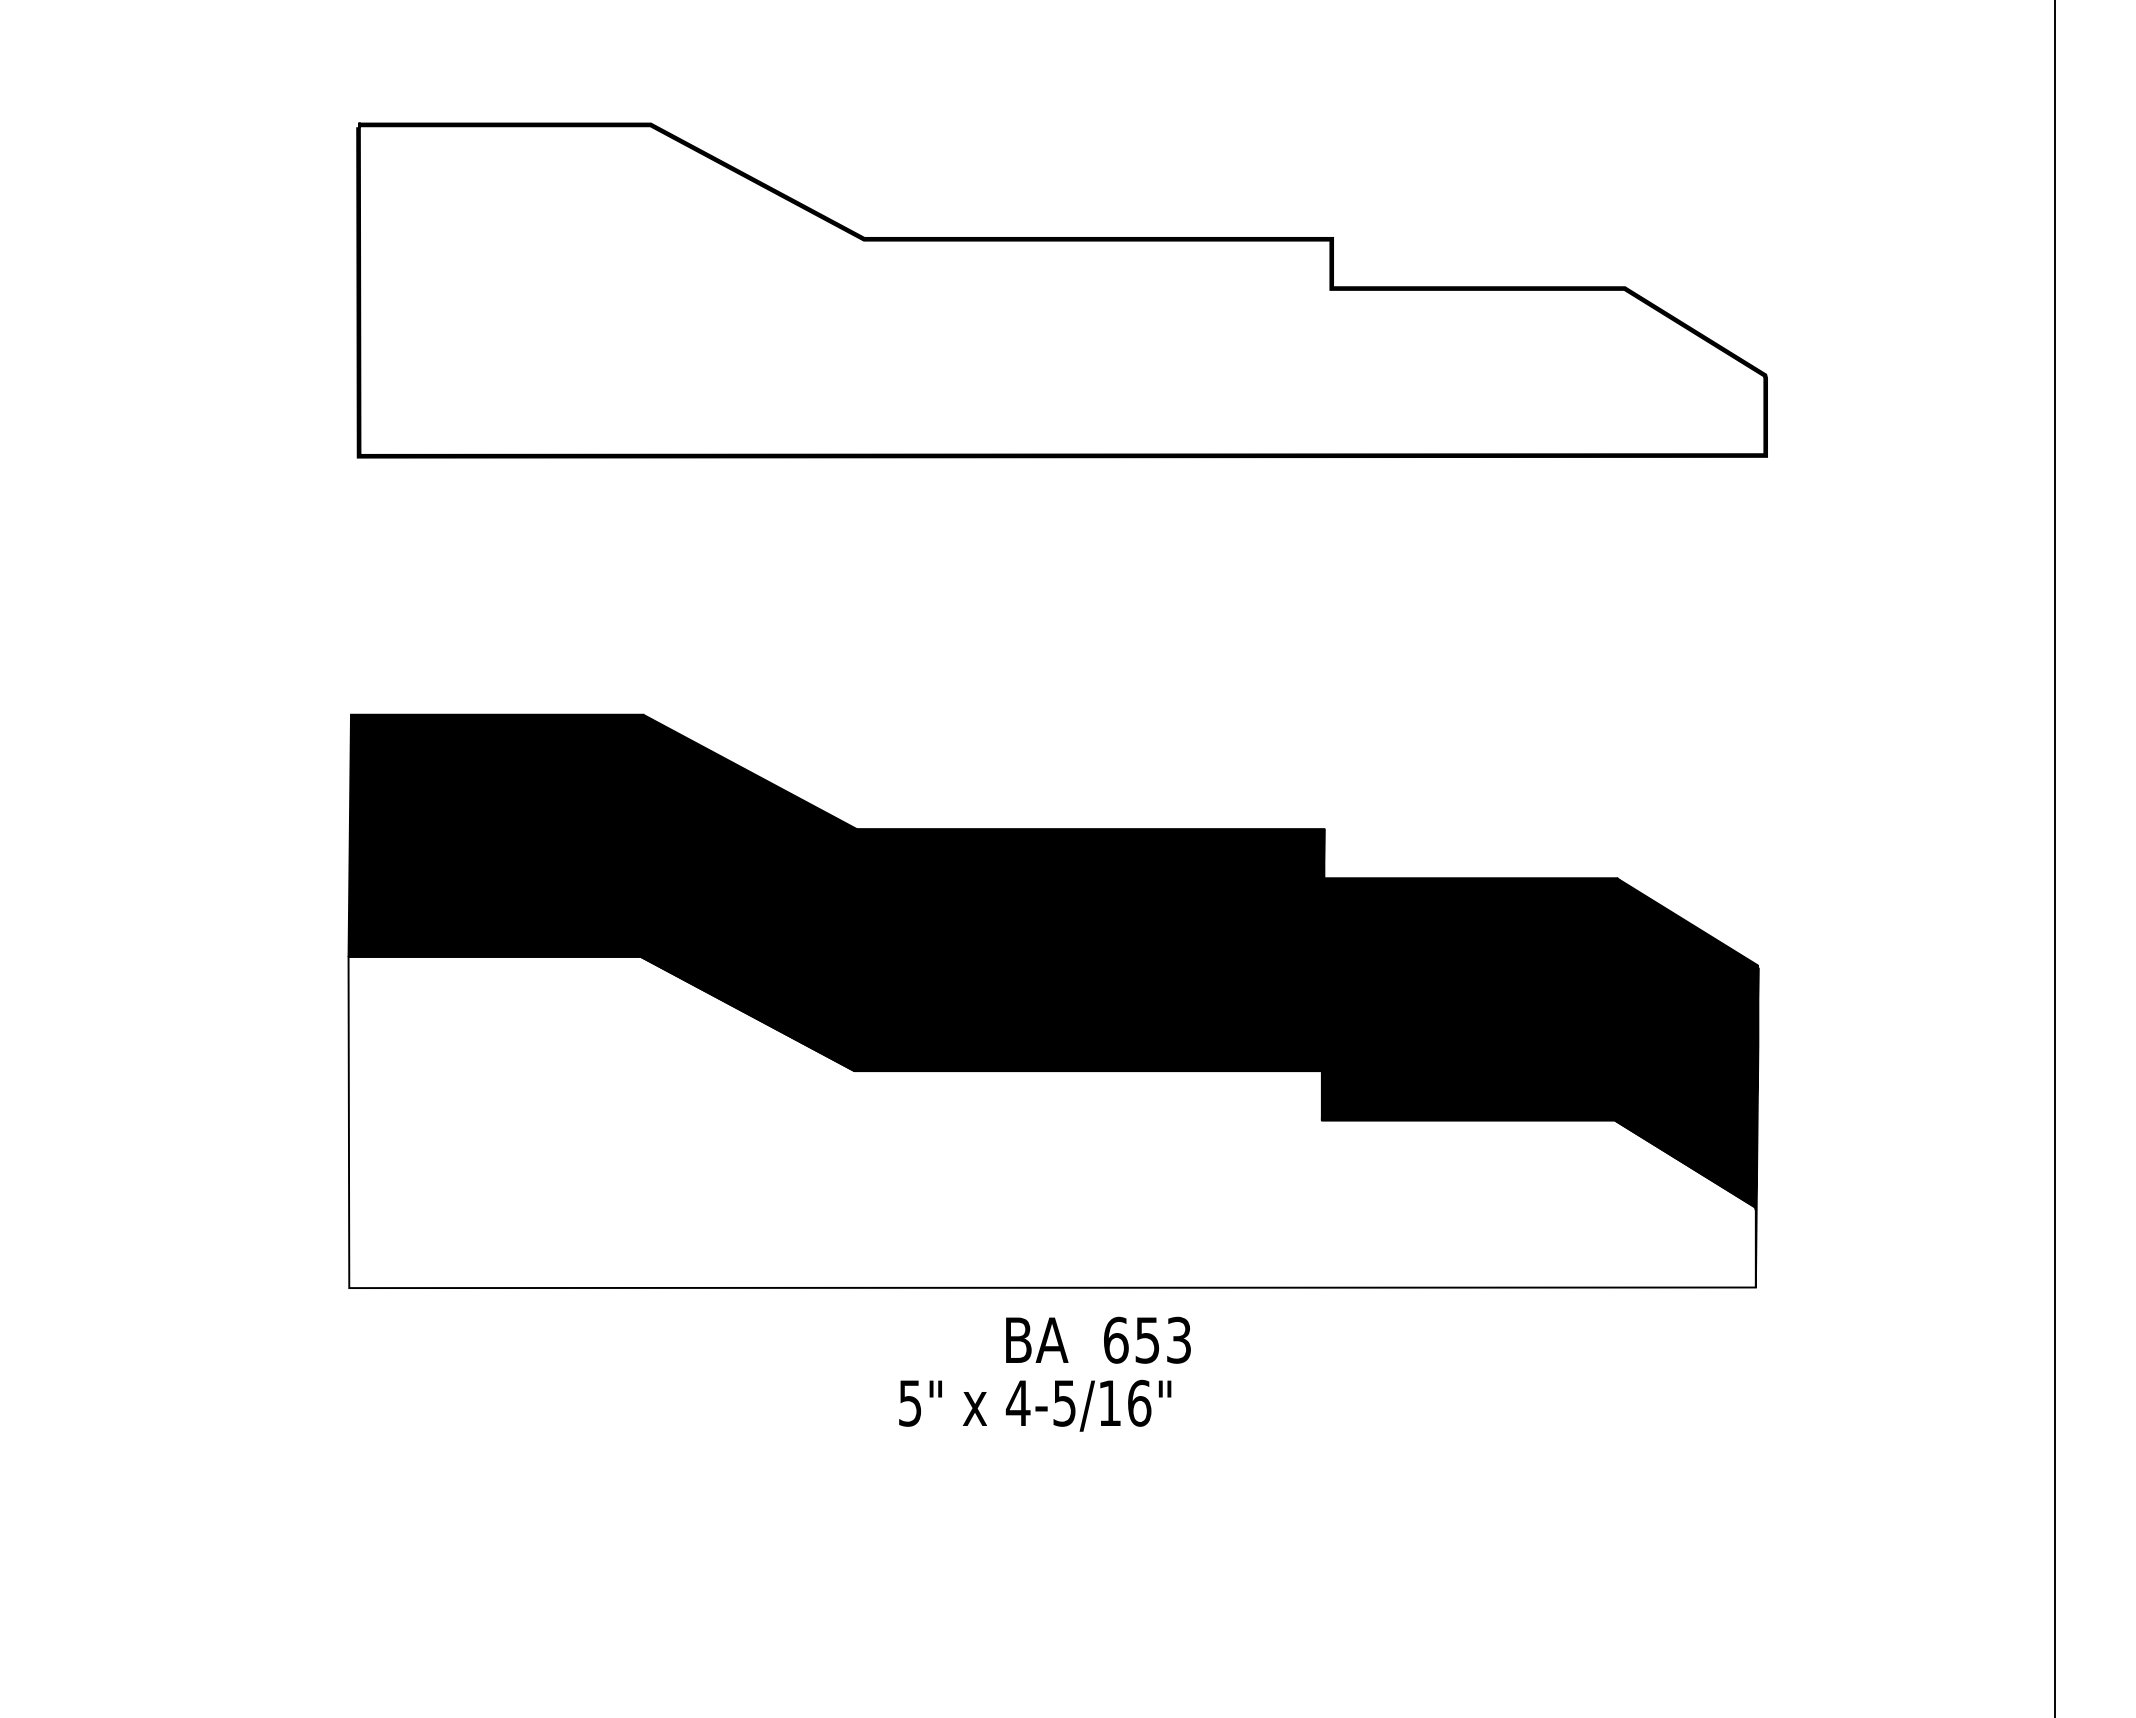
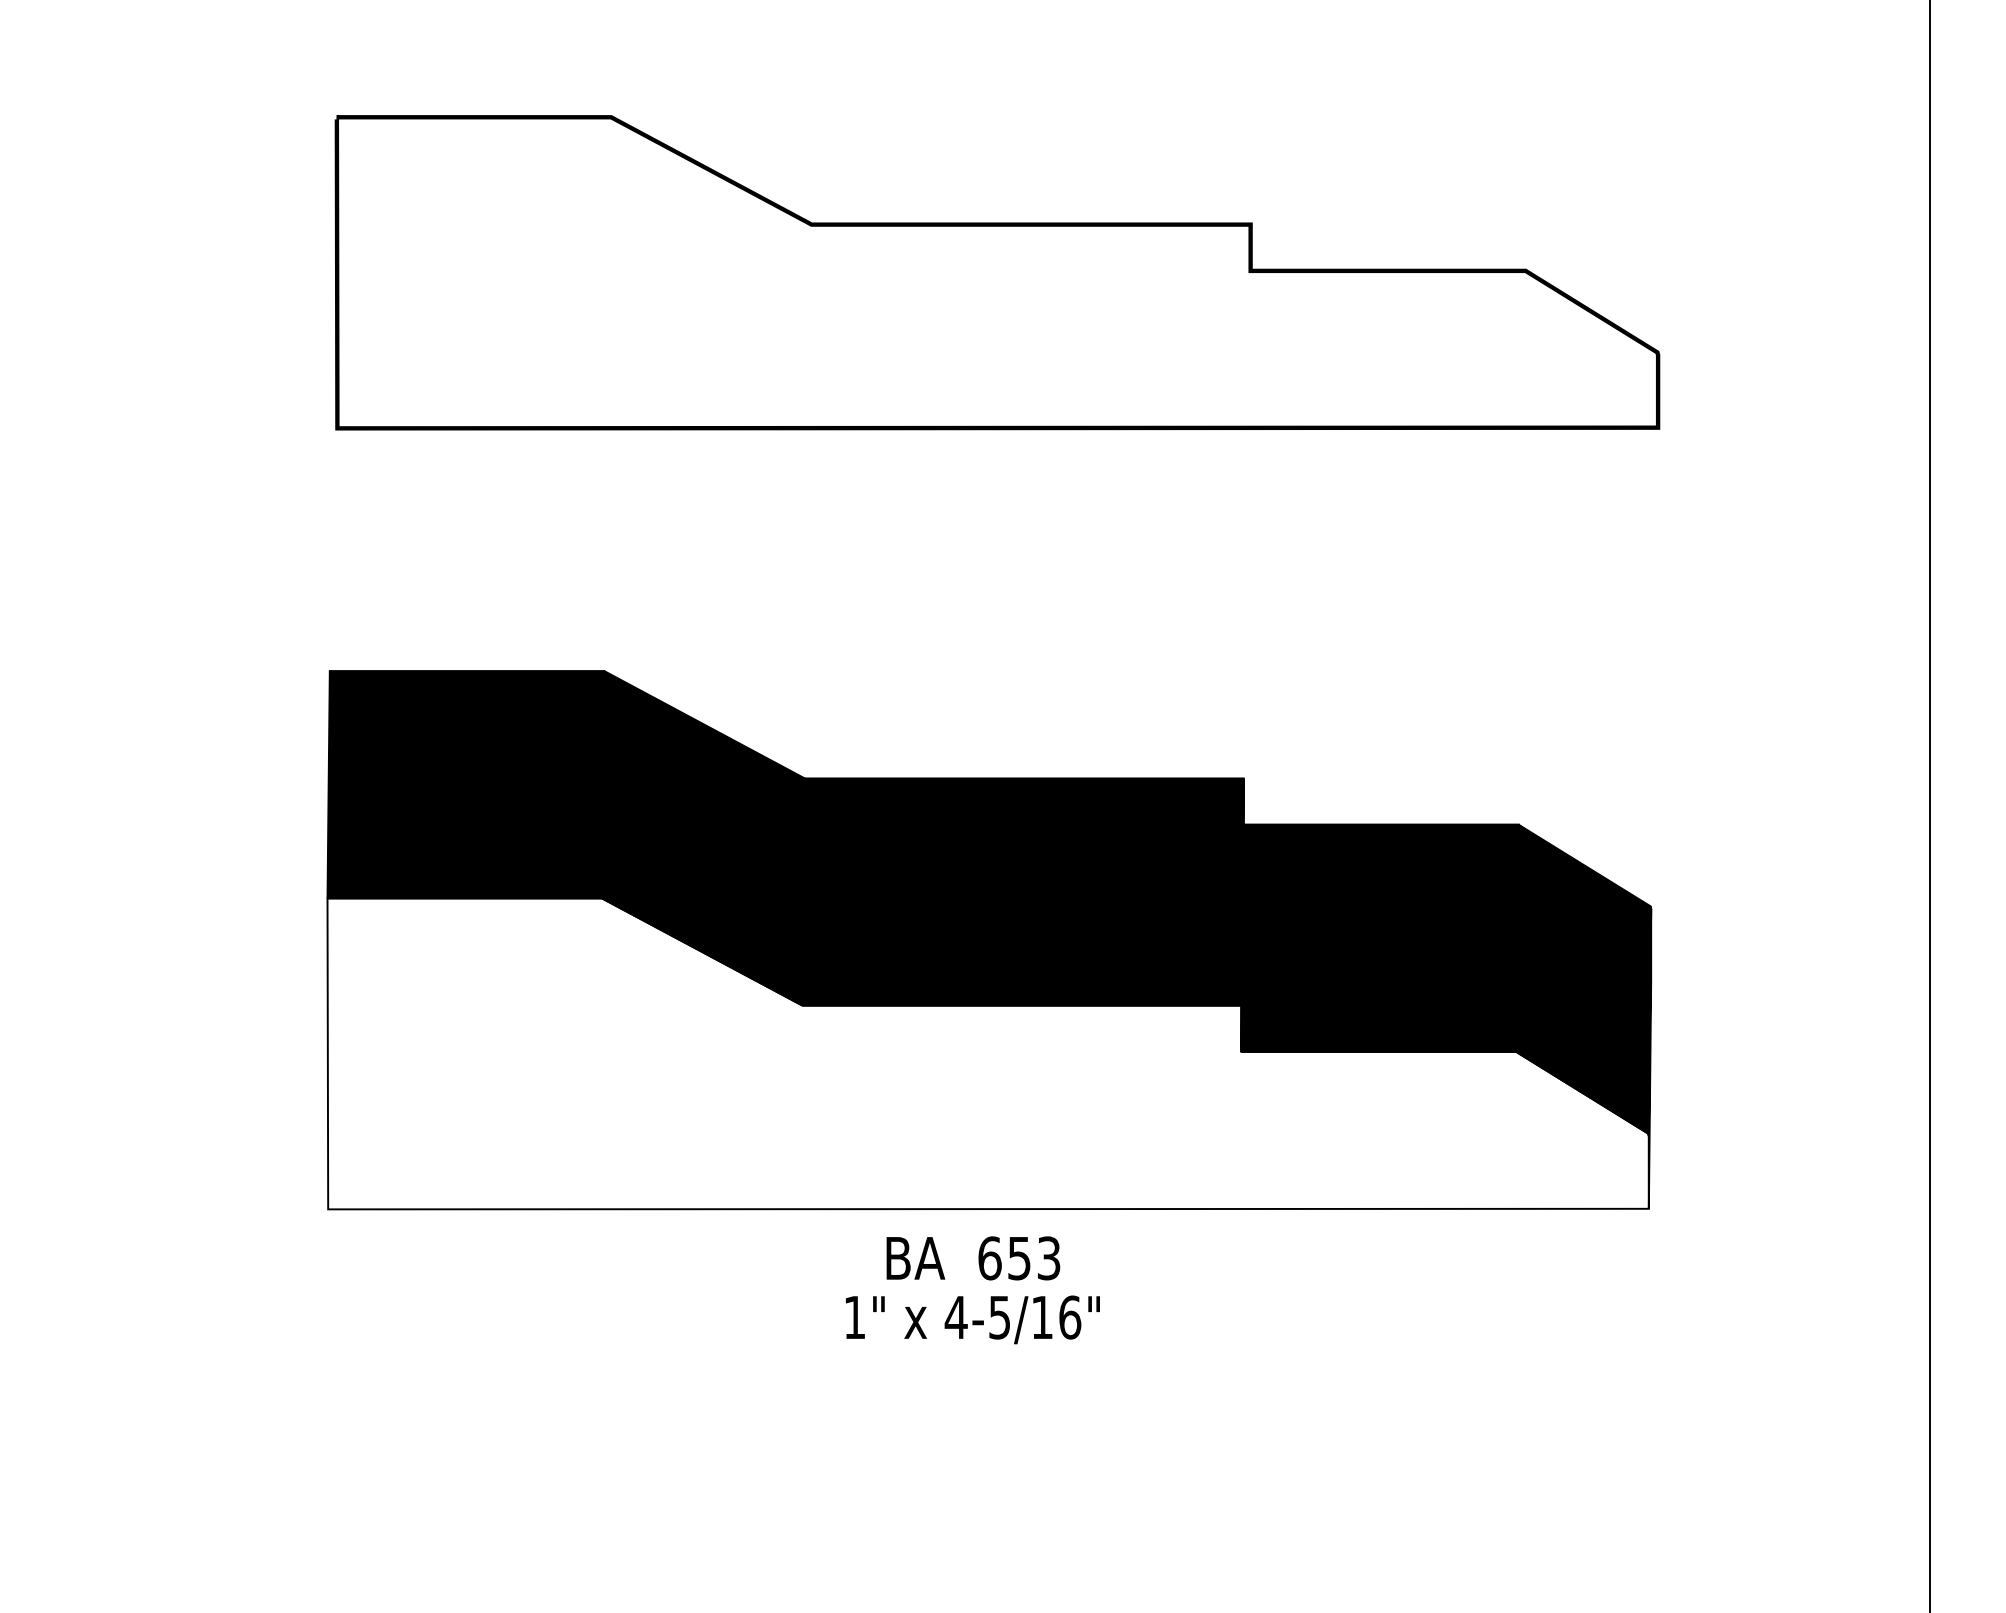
text: (1098, 1339) -> (973, 1257), moved
text: (910, 1403) -> (855, 1317), 5" -> 1"

